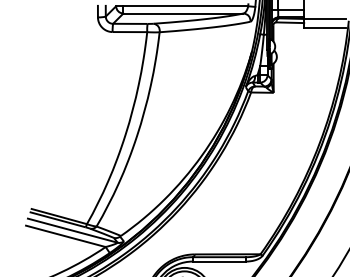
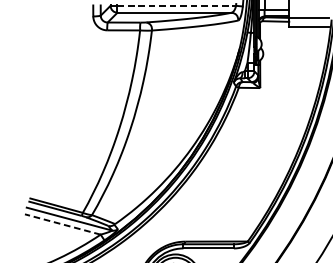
line: (186, 6) -> (177, 6), solid -> dashed
line: (65, 236) -> (62, 224), solid -> dashed

